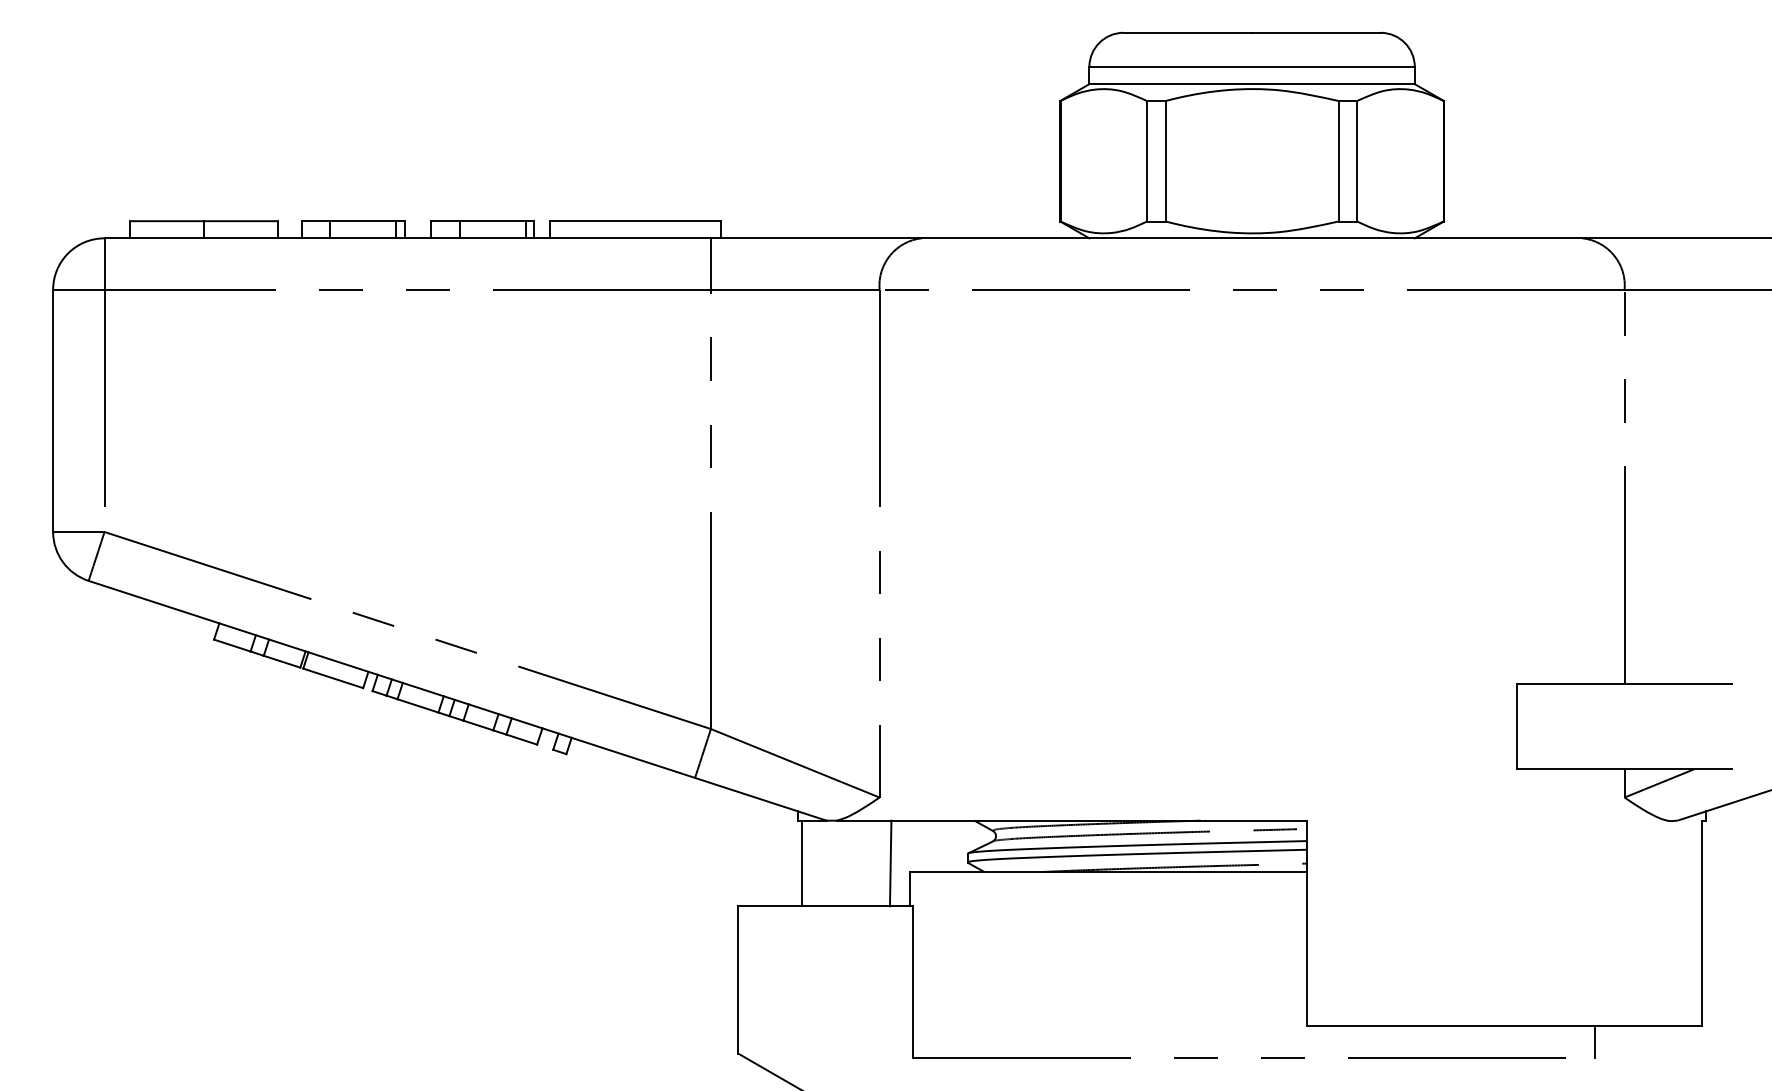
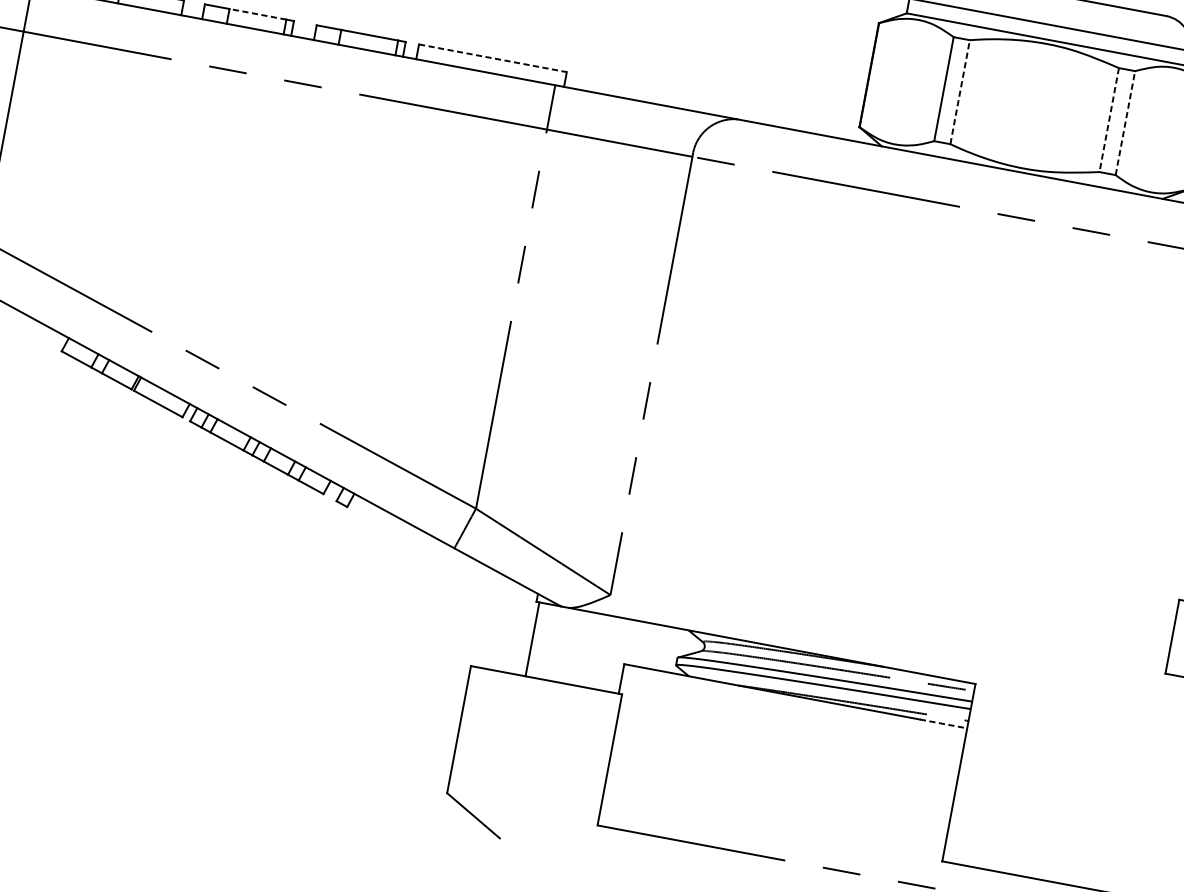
line: (1165, 160) -> (960, 91), solid -> dashed
line: (1357, 160) -> (1125, 122), solid -> dashed
line: (1338, 161) -> (1109, 120), solid -> dashed
line: (363, 221) -> (258, 14), solid -> dashed
line: (635, 221) -> (492, 58), solid -> dashed
line: (890, 863) -> (609, 653), removed
line: (1280, 872) -> (944, 724), solid -> dashed

